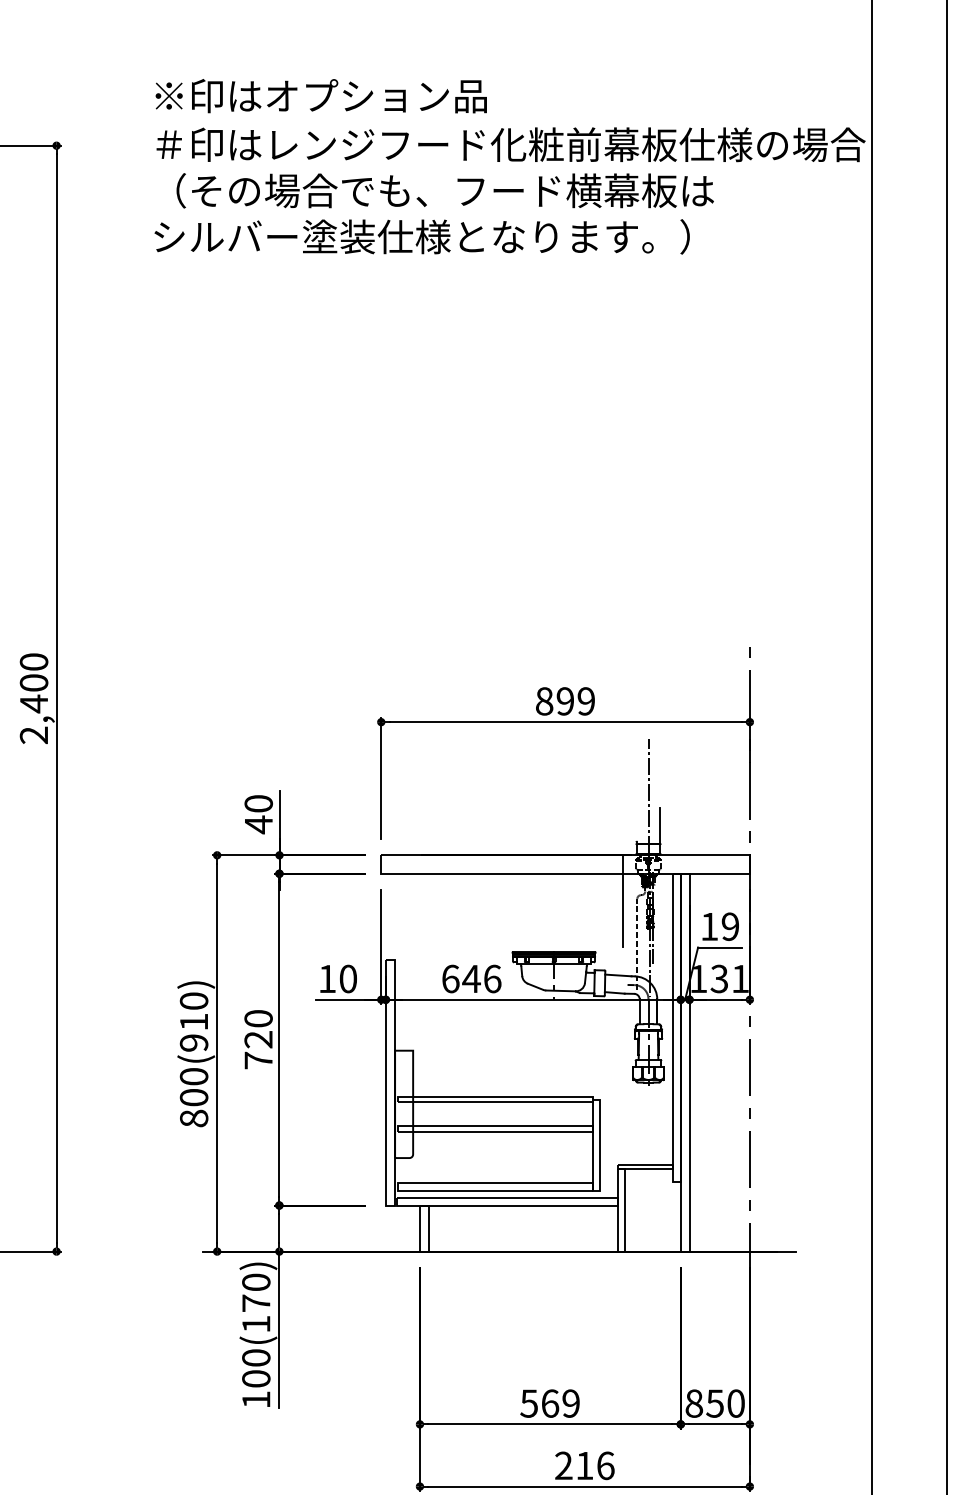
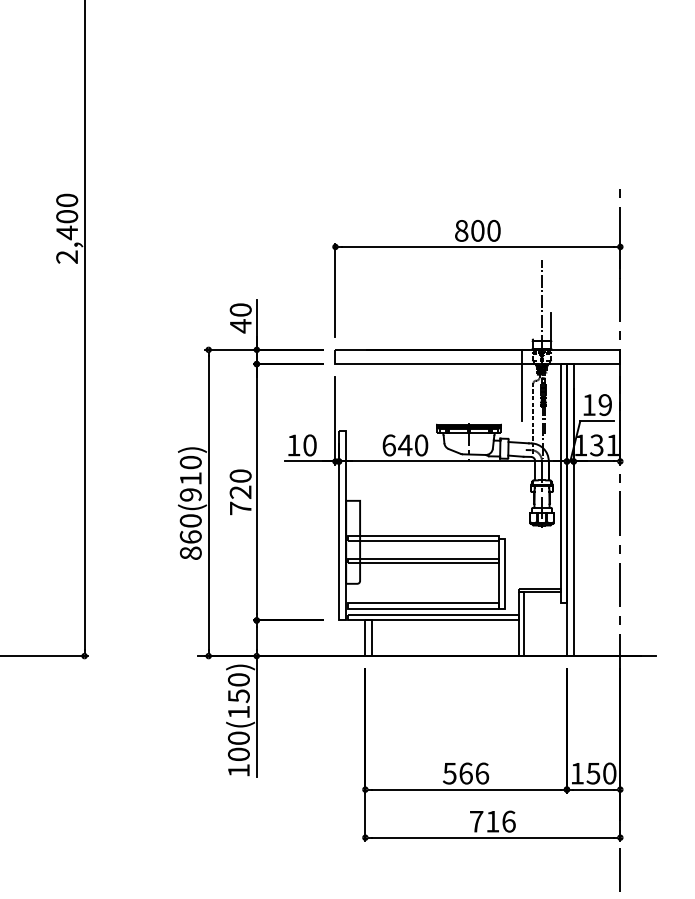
text: (575, 701) -> (485, 230), 899 -> 800
text: (492, 978) -> (421, 445), 646 -> 640
text: (193, 1097) -> (190, 537), 800(910) -> 860(910)
text: (256, 1303) -> (239, 696), 100(170) -> 100(150)
text: (571, 1403) -> (482, 773), 569 -> 566
text: (694, 1403) -> (577, 773), 850 -> 150
text: (563, 1465) -> (476, 821), 216 -> 716

